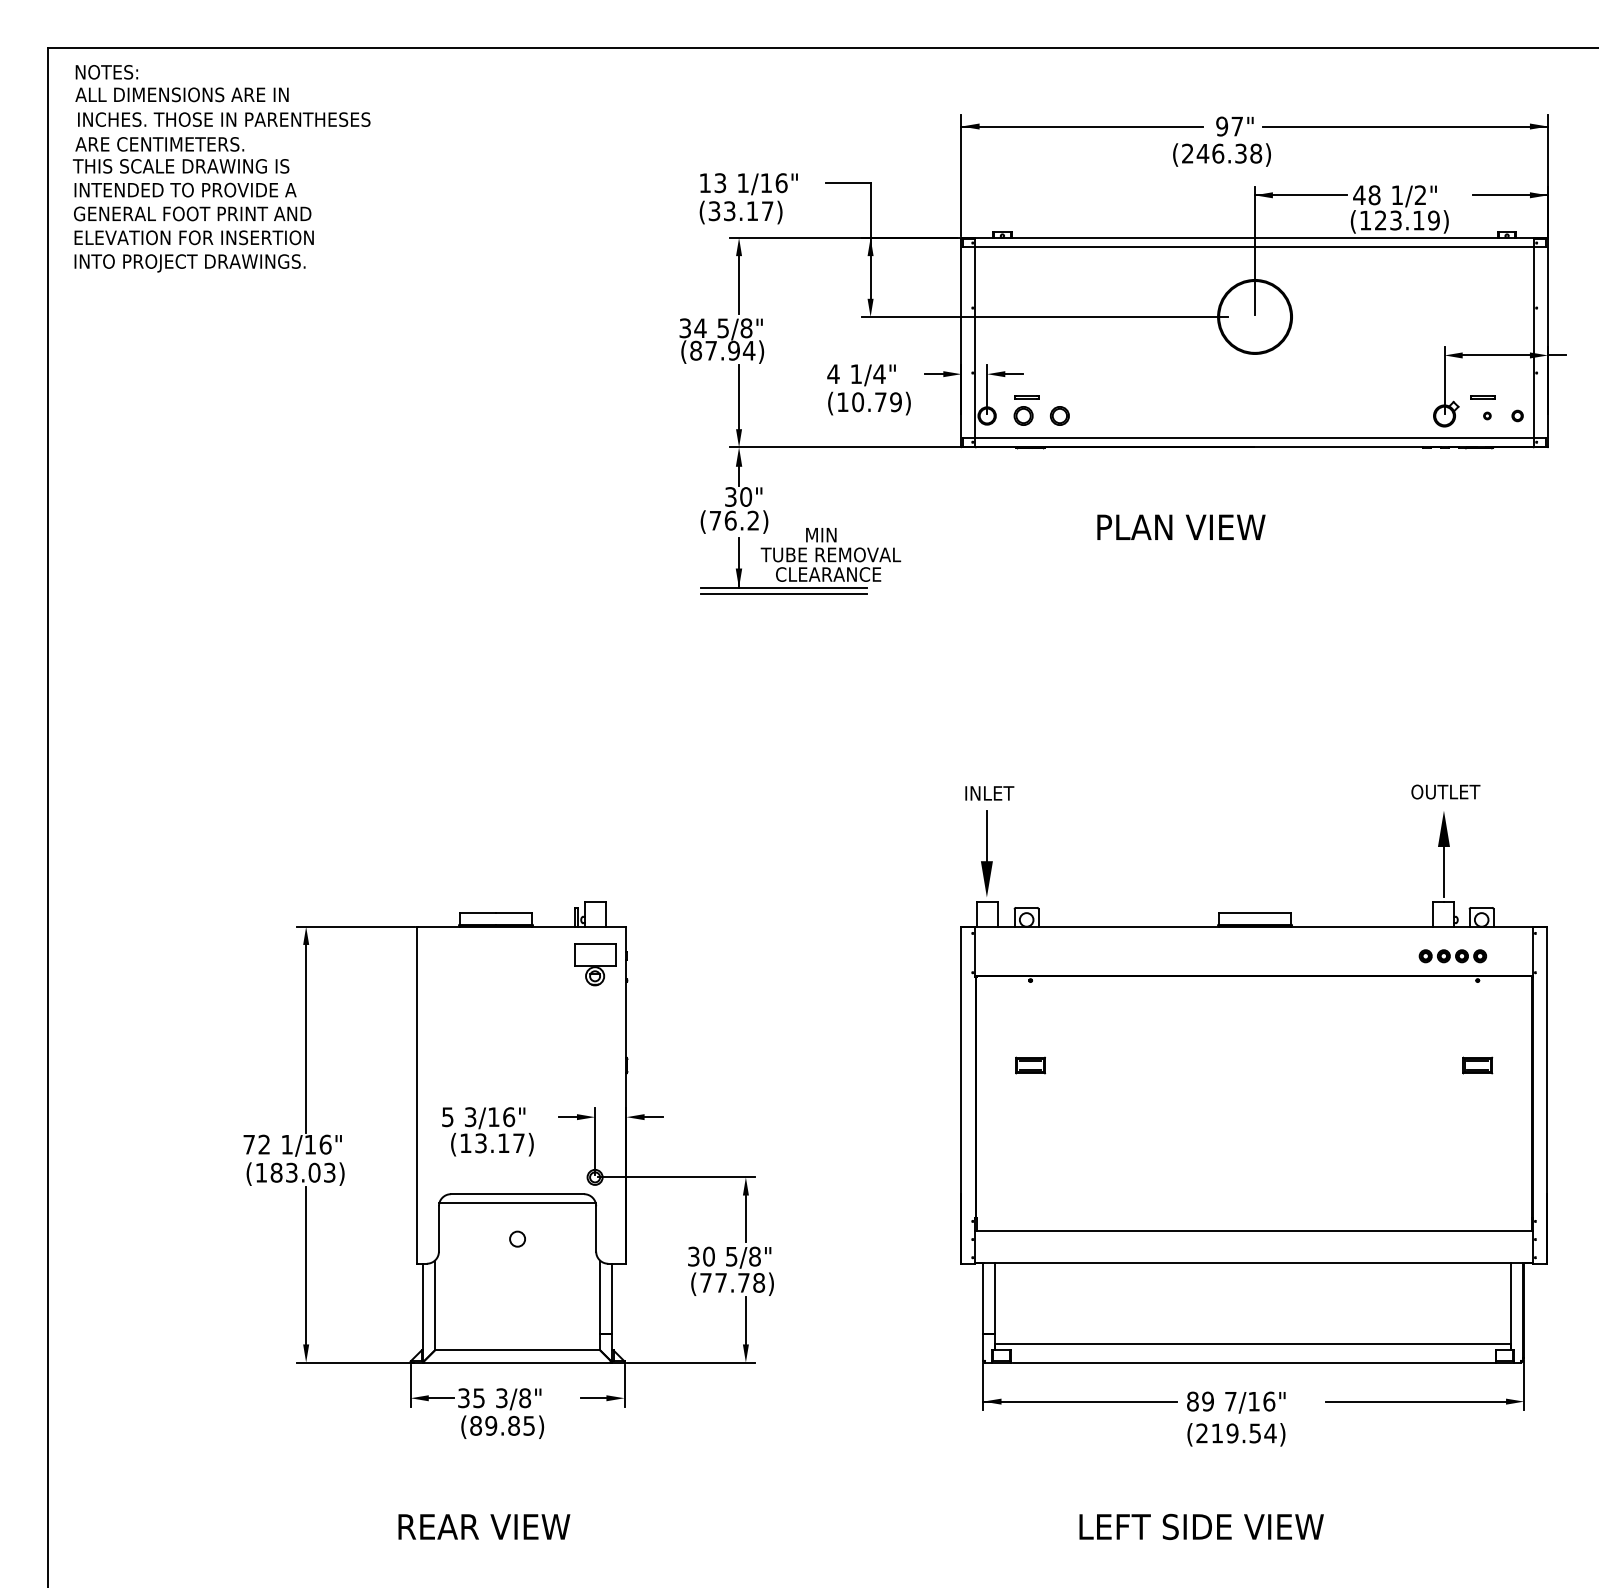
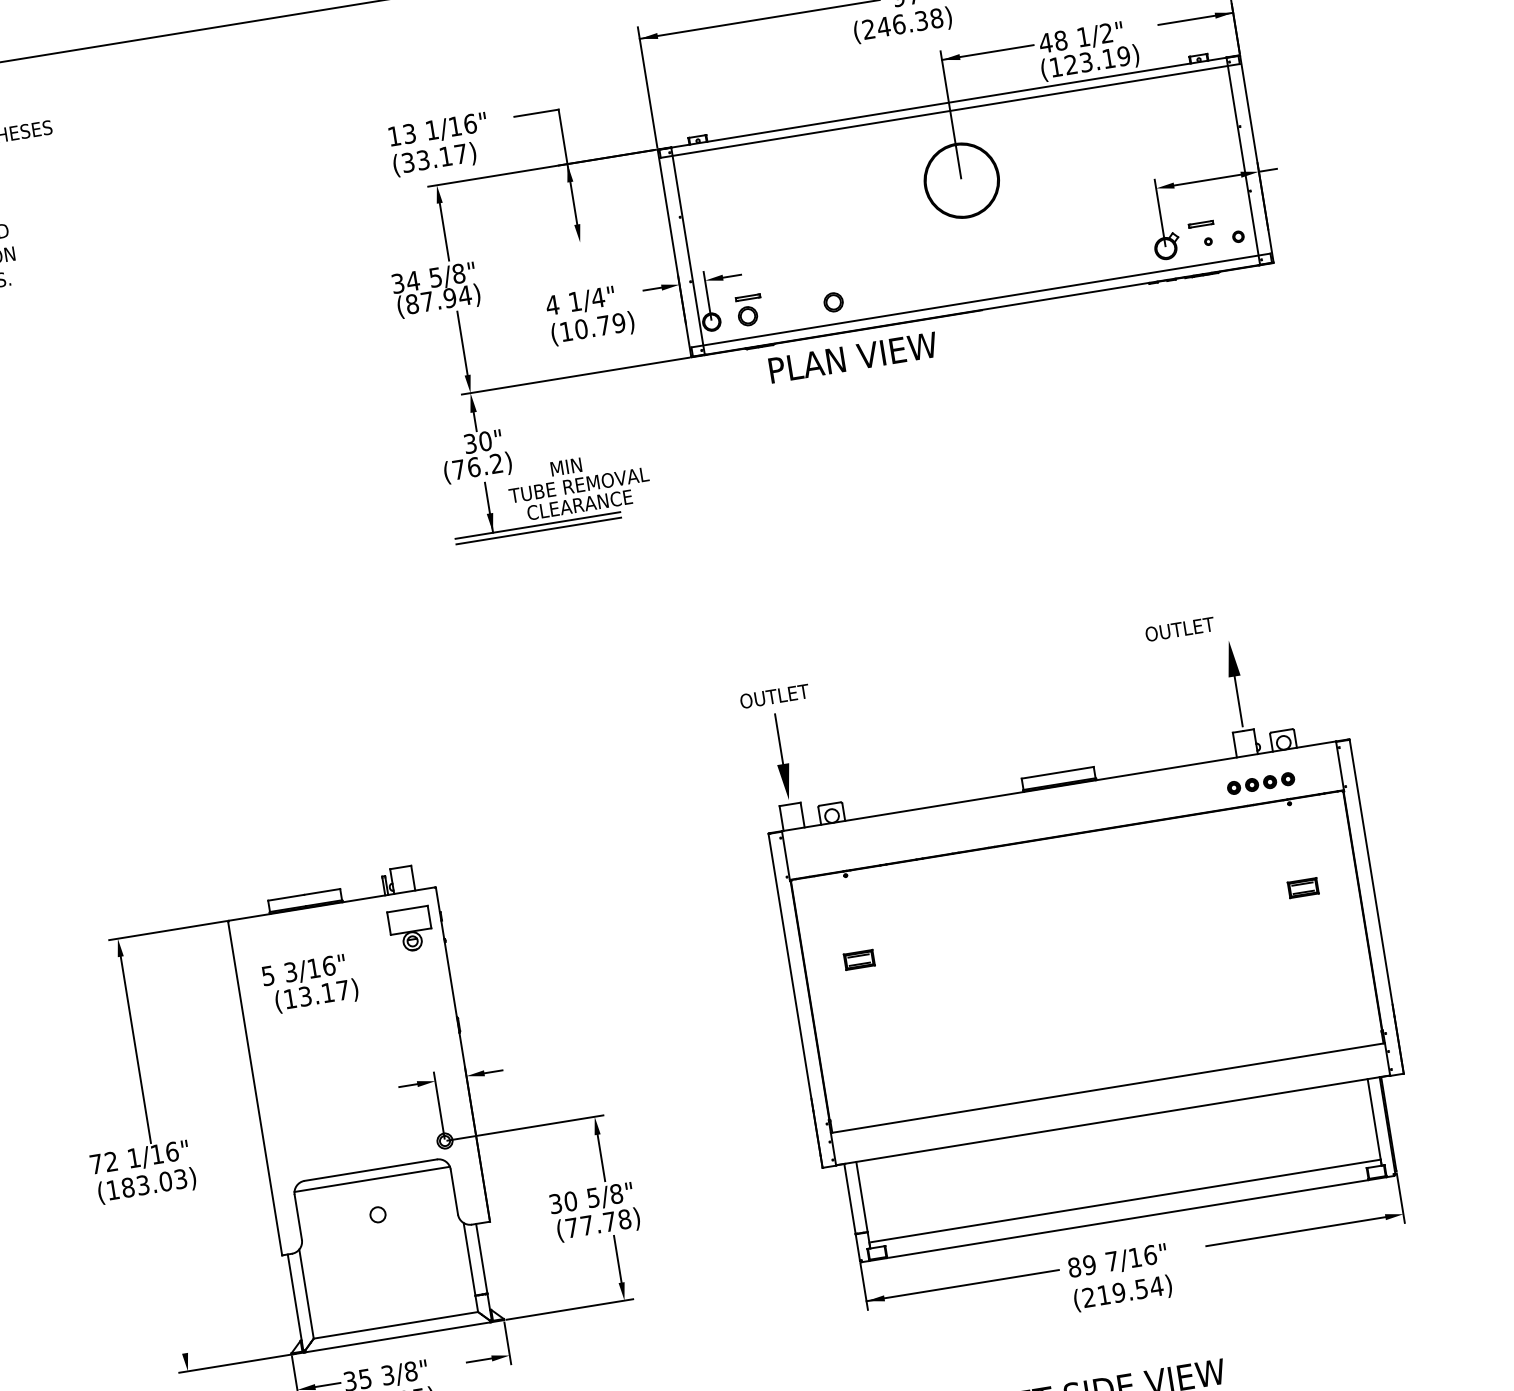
line: (1044, 316) -> (752, 214), removed
circle: (1059, 415) -> (833, 301), moved
text: (1181, 526) -> (853, 356), moved
text: (1445, 791) -> (1179, 628), moved
text: (989, 793) -> (774, 696), INLET -> OUTLET
text: (487, 1131) -> (309, 983), moved
line: (306, 1265) -> (172, 1274), removed

